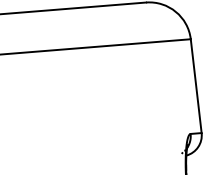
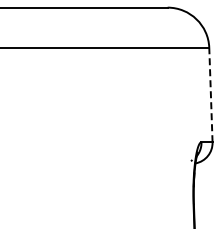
line: (195, 85) -> (210, 94), solid -> dashed

